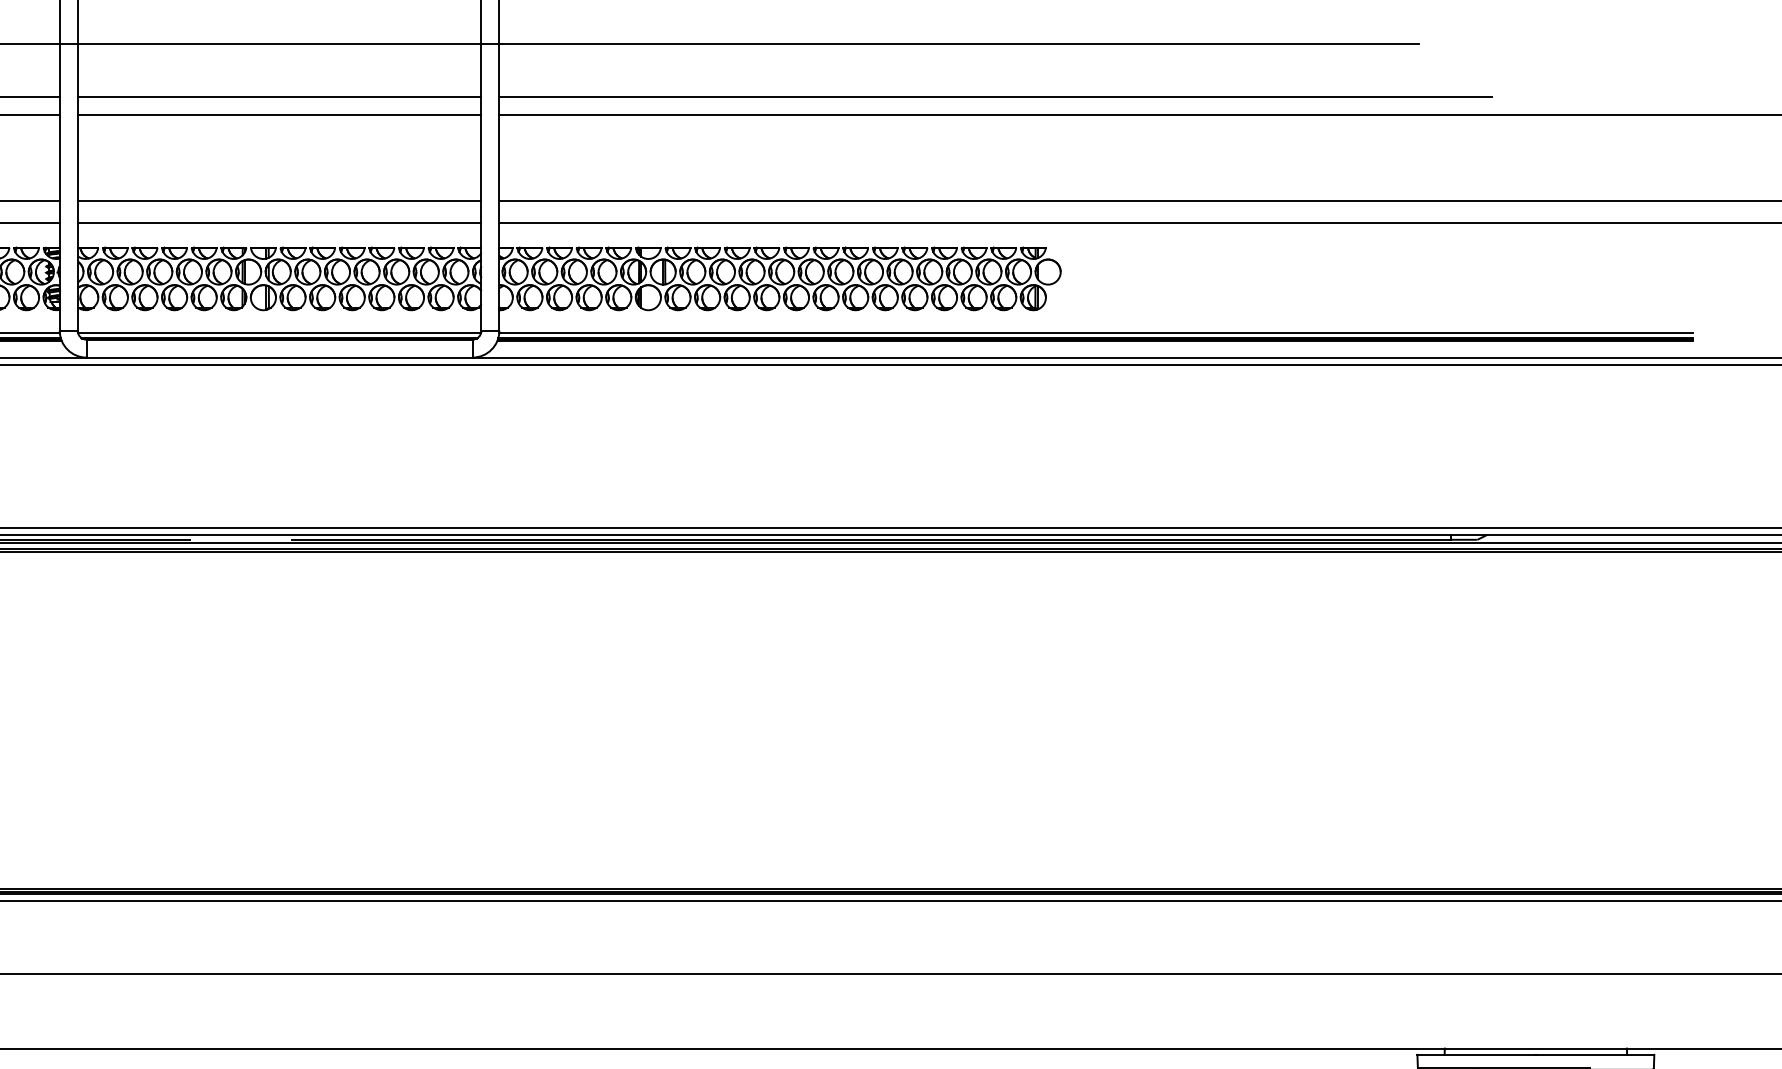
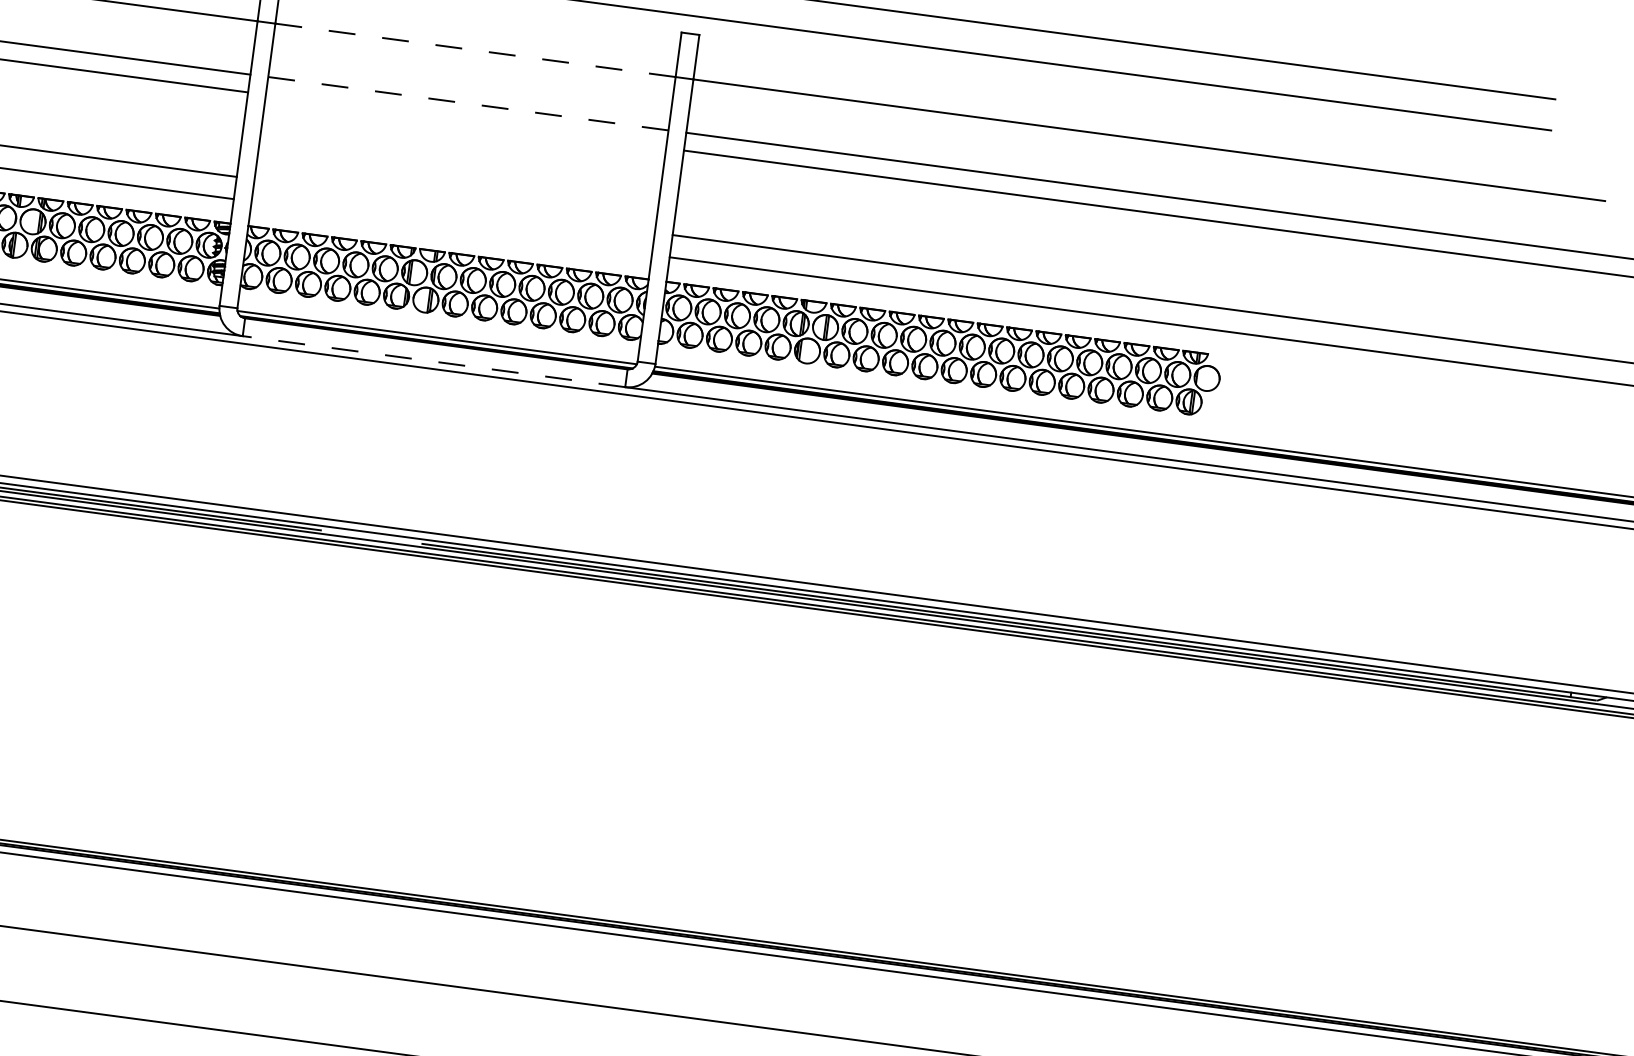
line: (279, 43) -> (475, 50), solid -> dashed
line: (279, 97) -> (468, 103), solid -> dashed
line: (279, 115) -> (465, 121), removed
line: (279, 200) -> (454, 205), removed
line: (279, 223) -> (451, 228), removed
line: (279, 357) -> (433, 361), solid -> dashed

